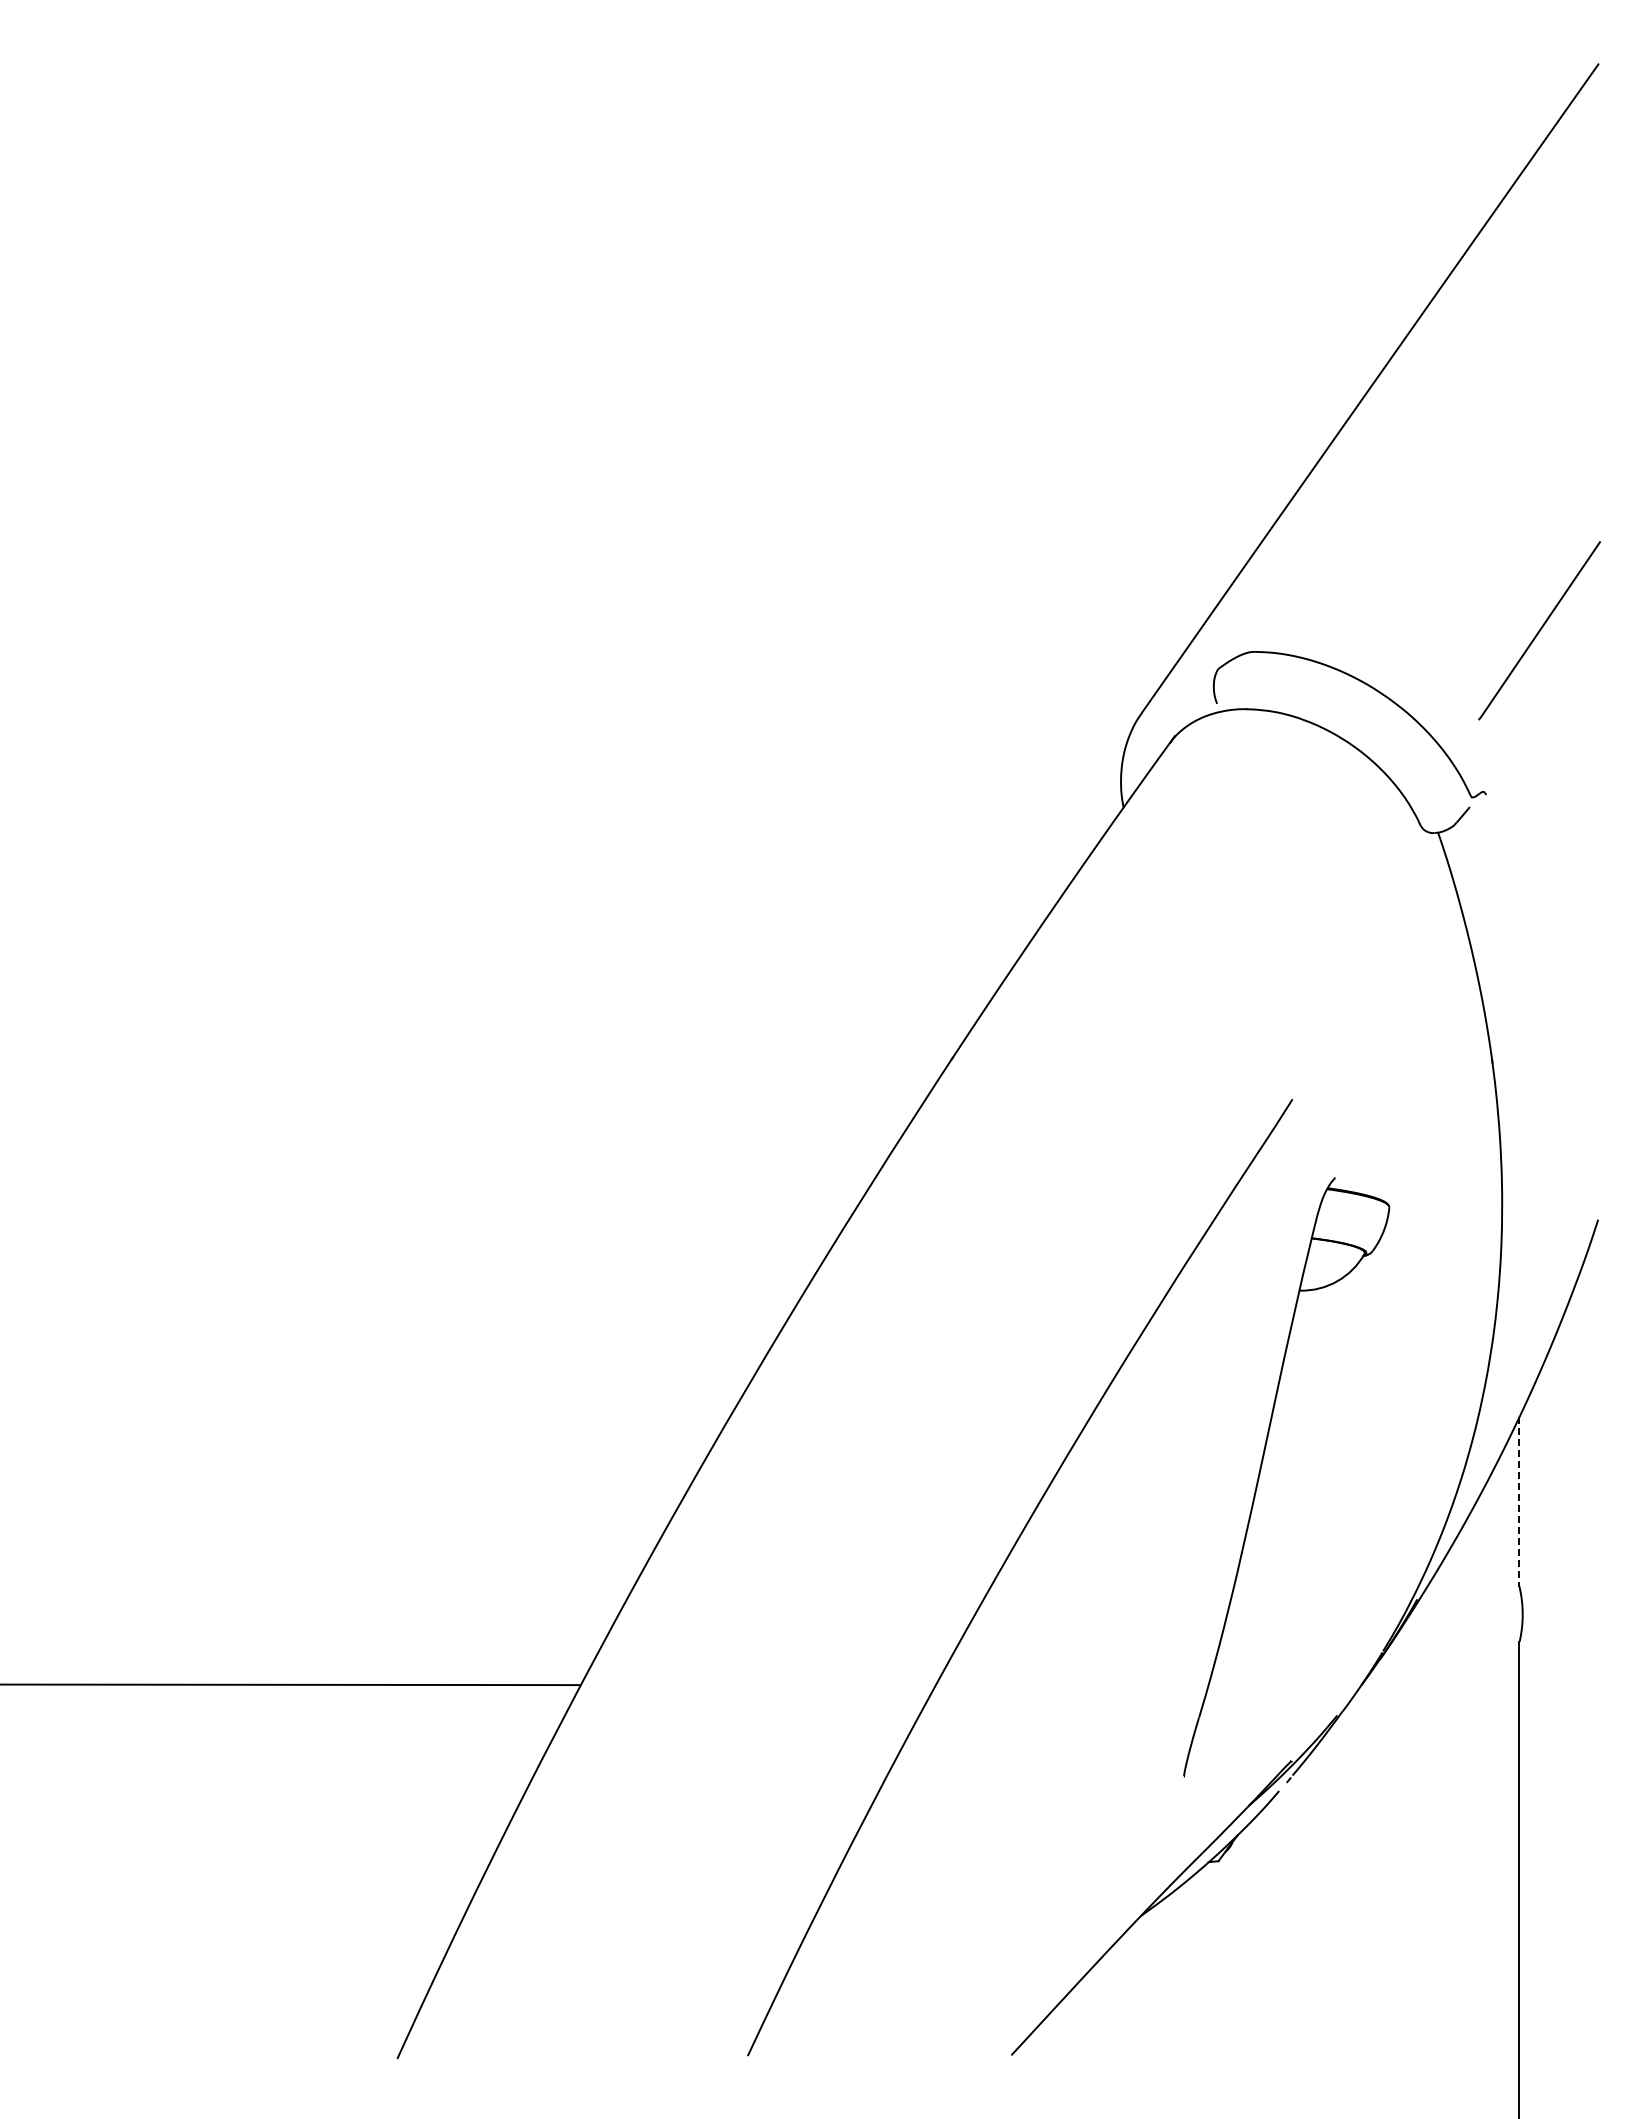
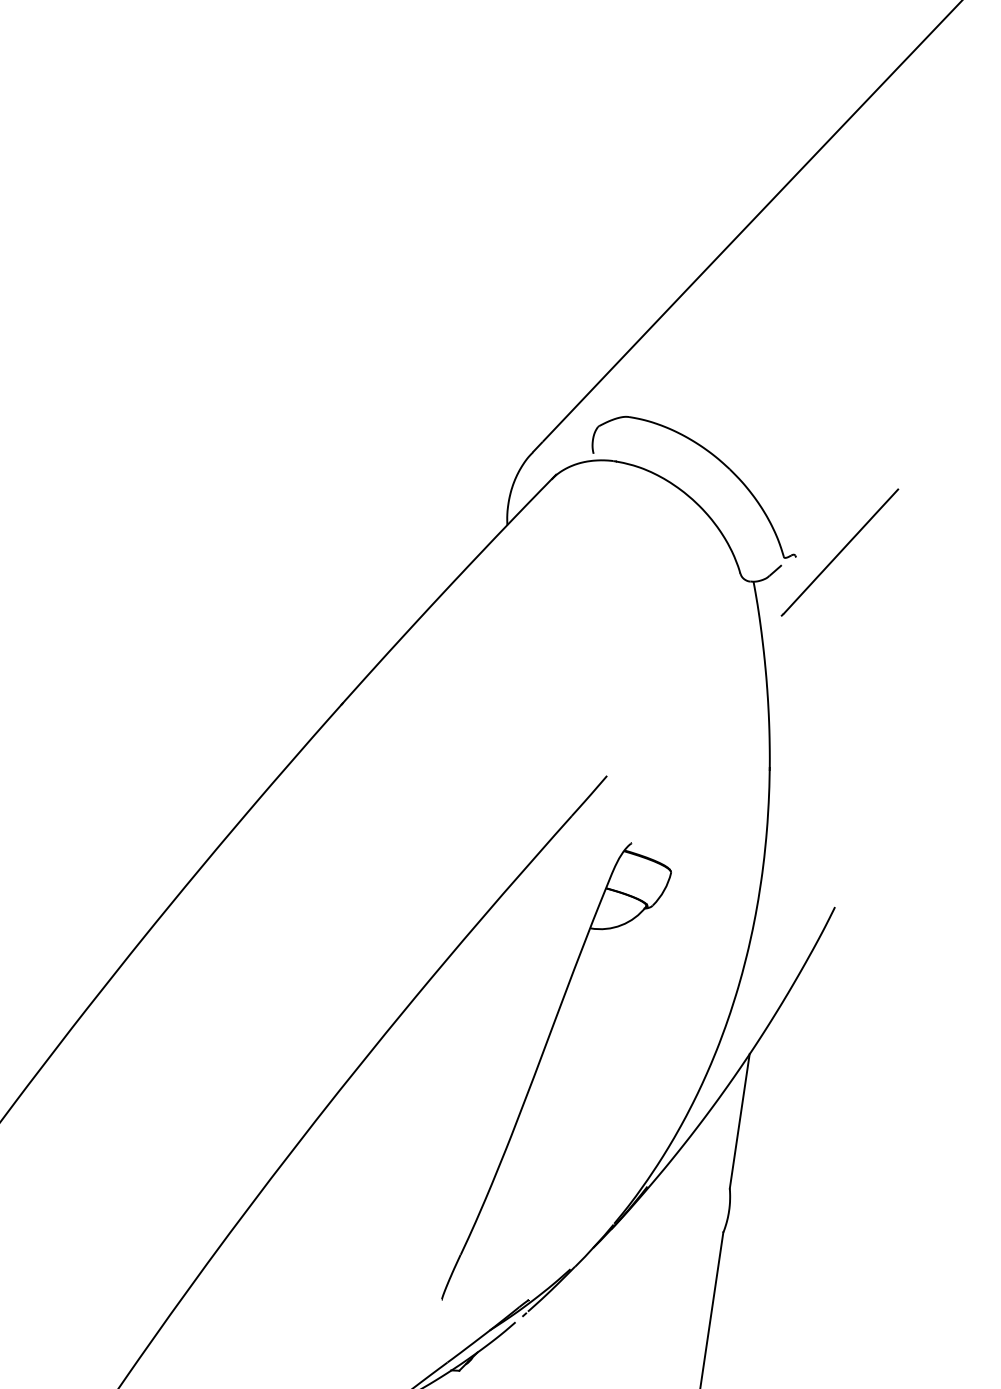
line: (1539, 630) -> (839, 552), moved
line: (1519, 1501) -> (739, 1121), dashed -> solid

